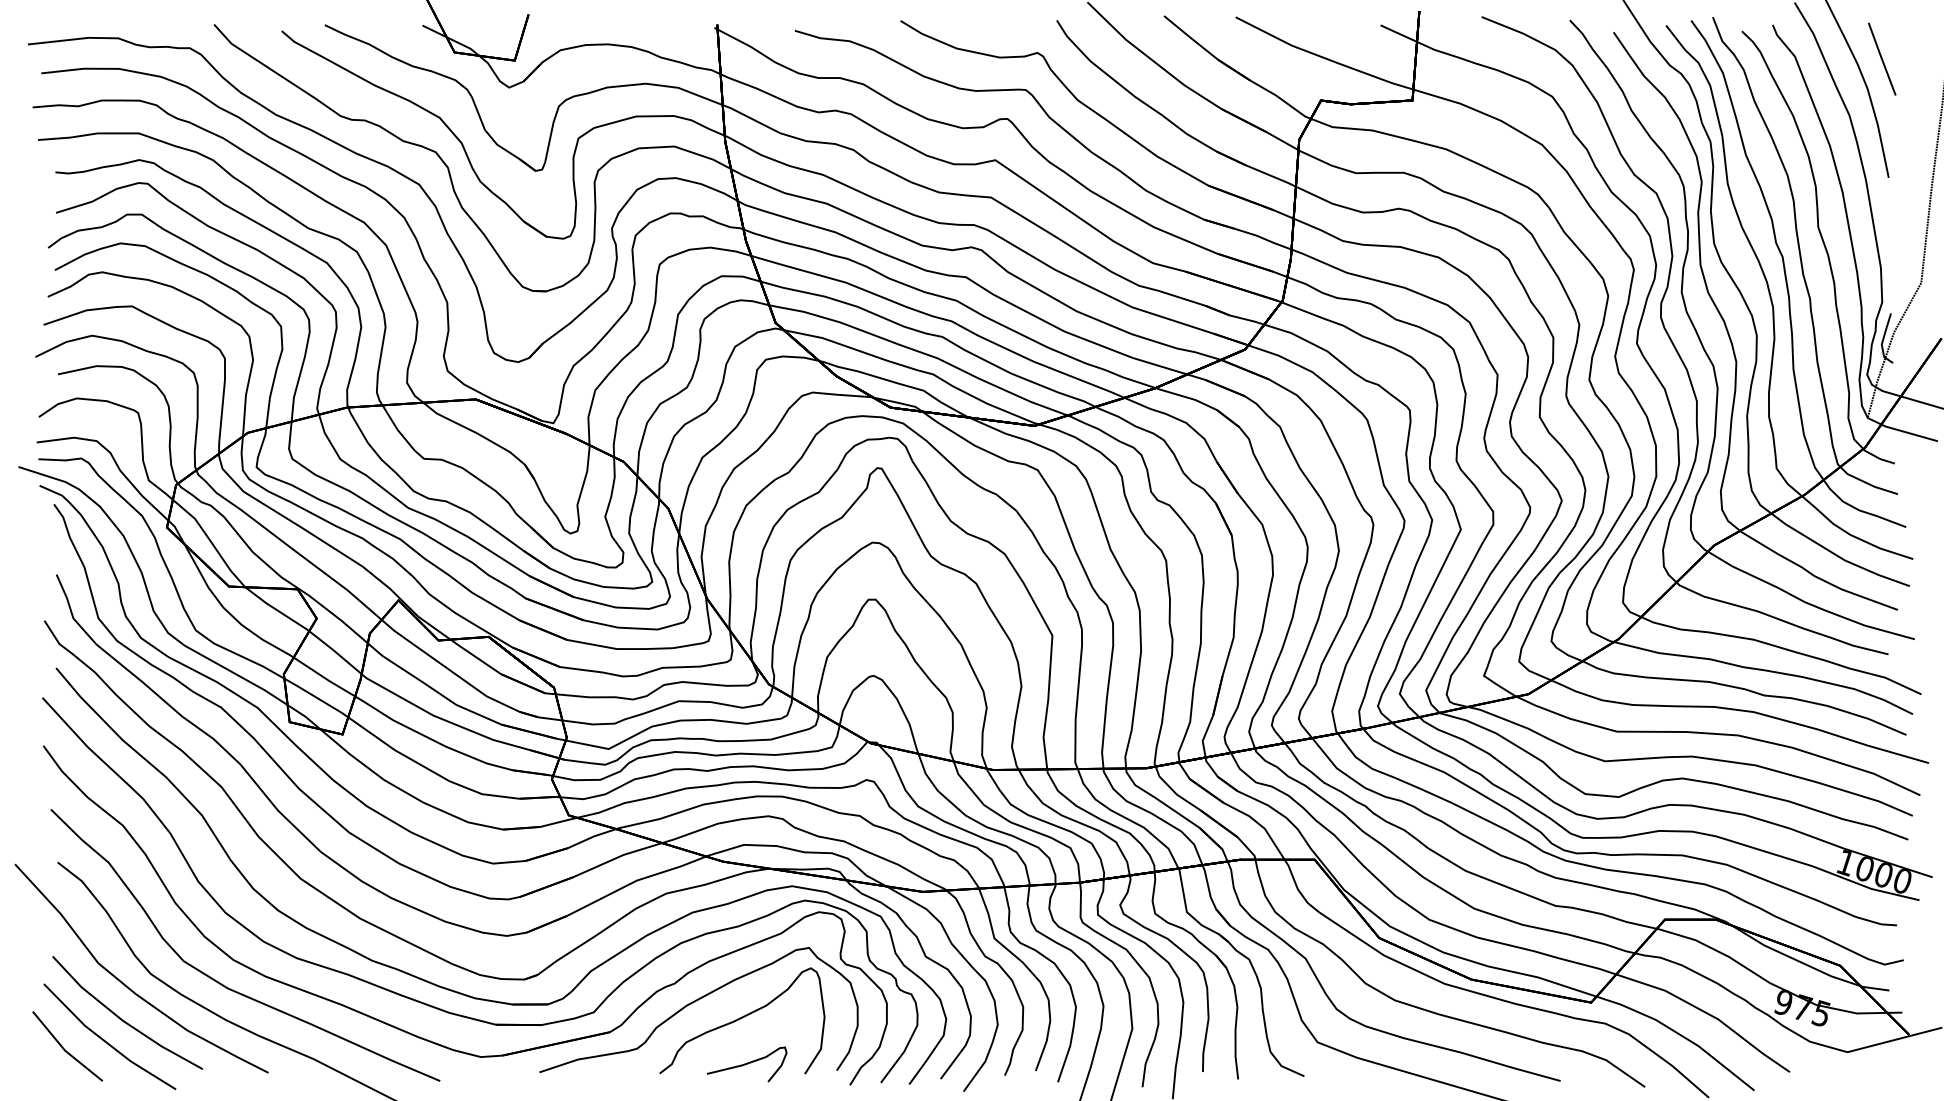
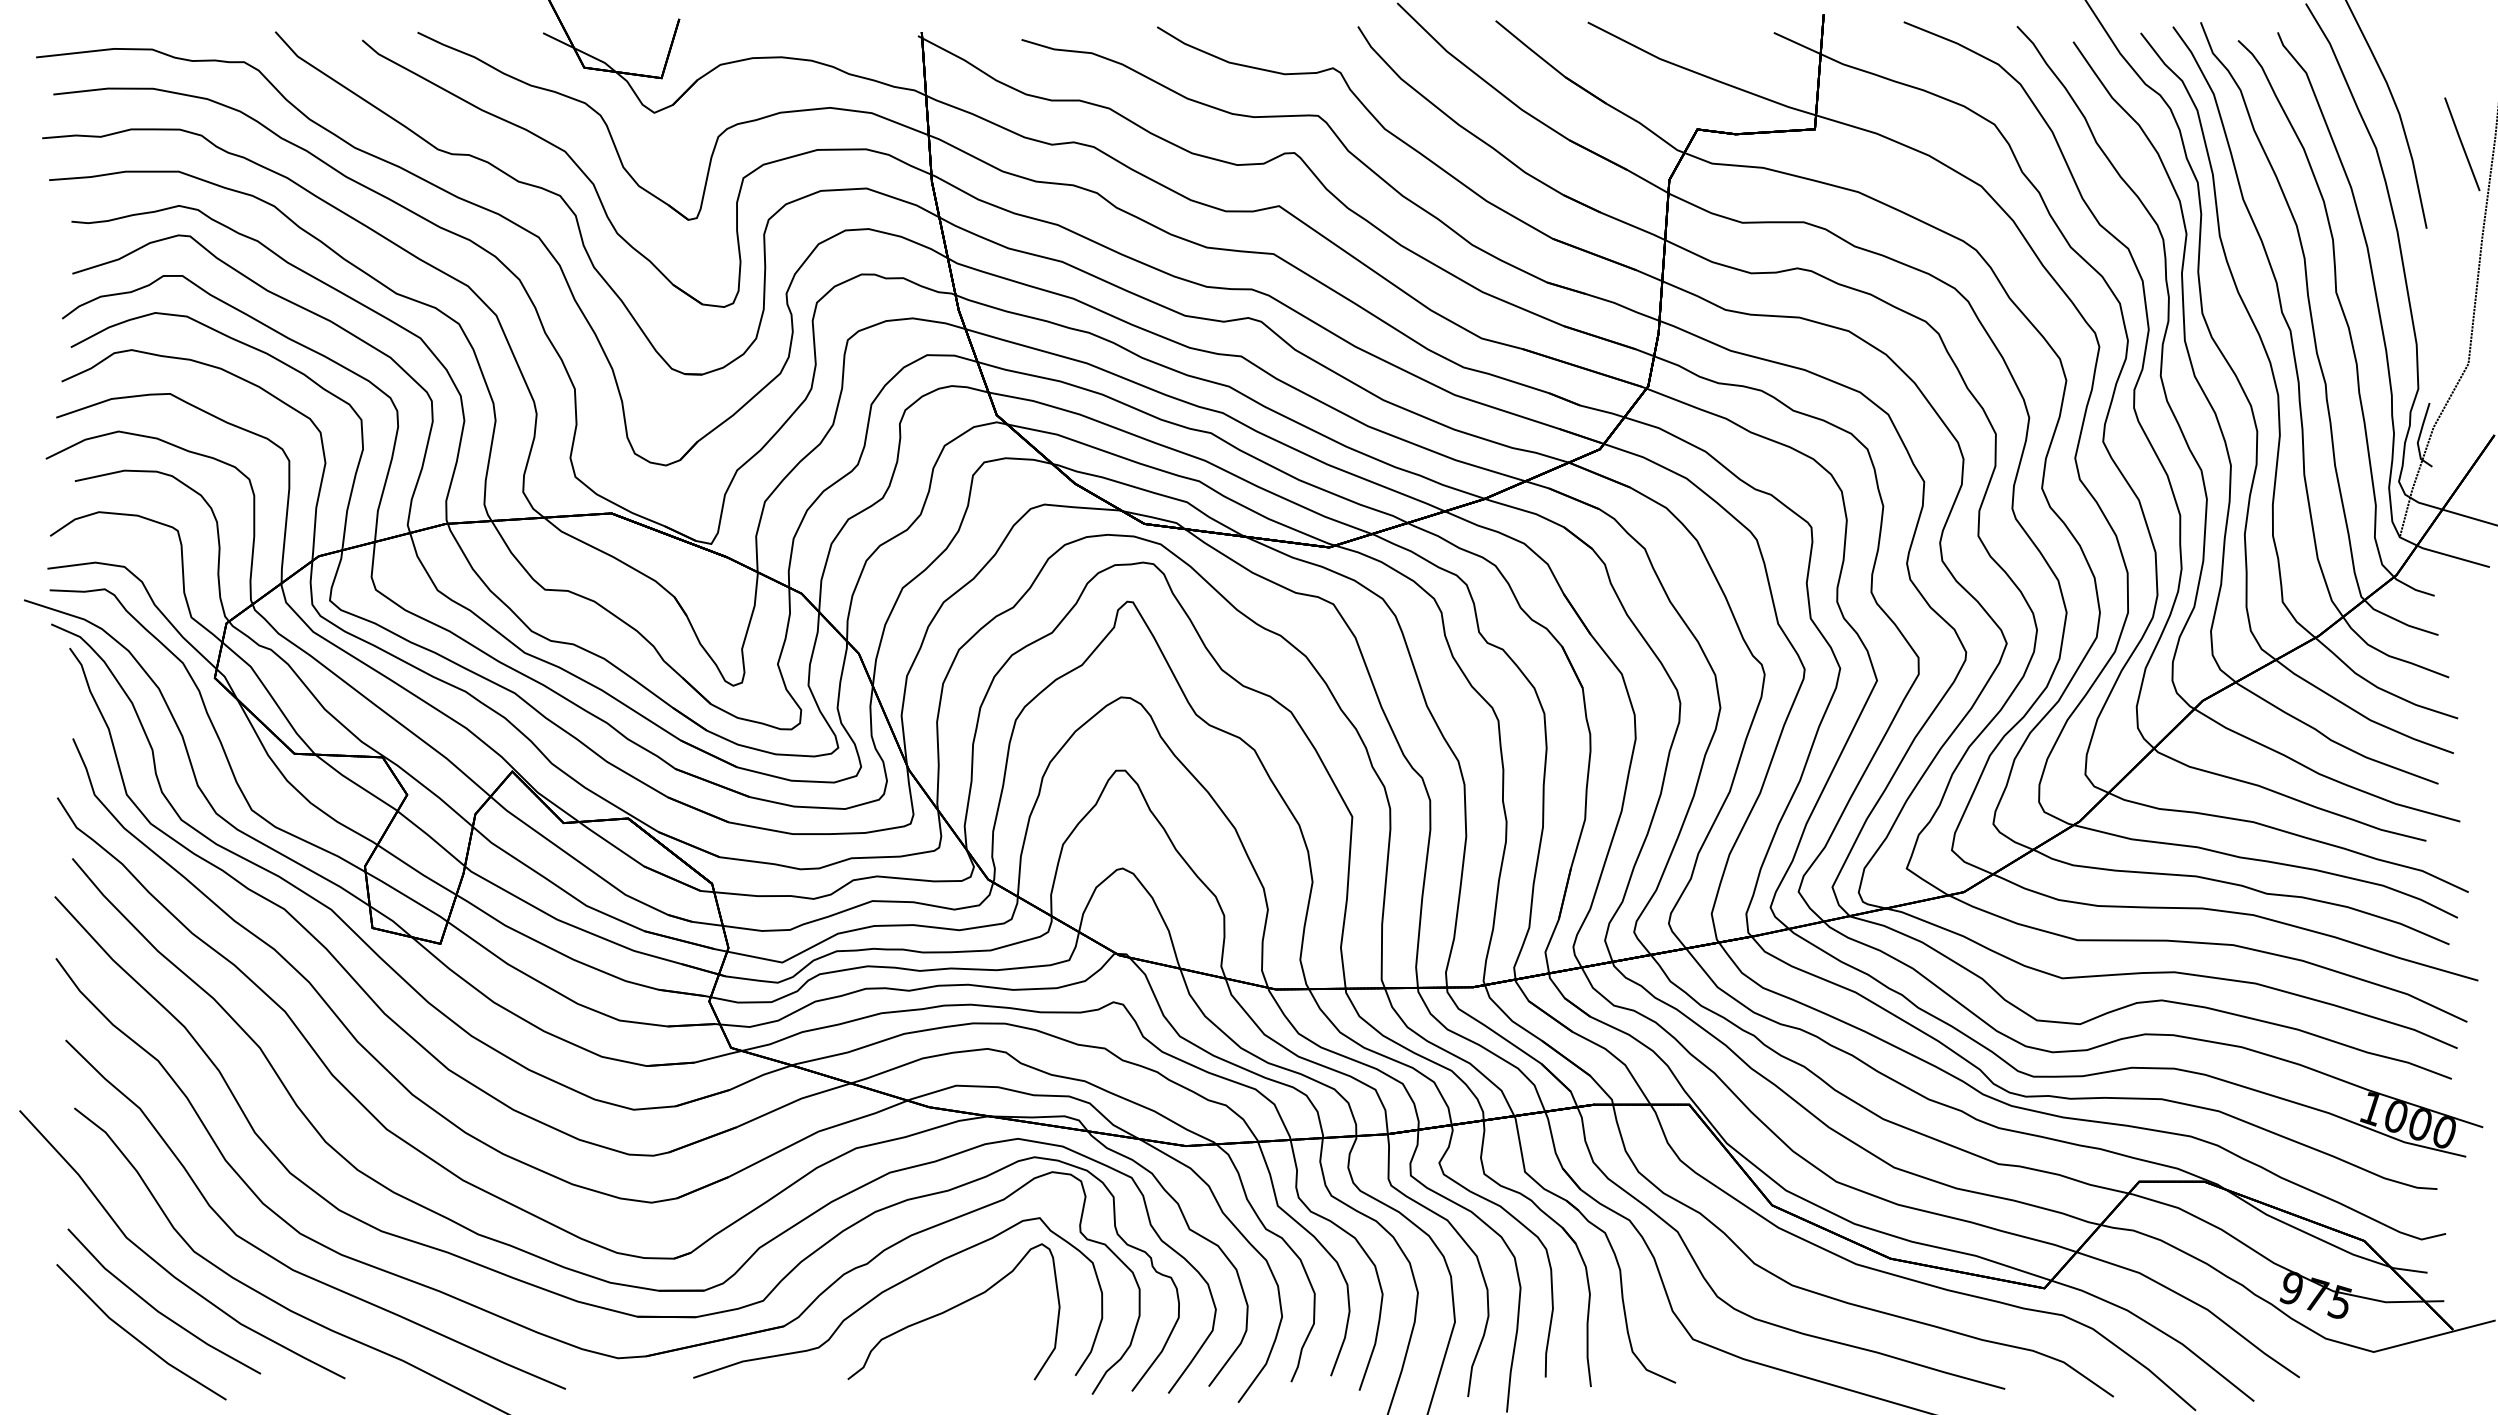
line: (1882, 59) -> (2462, 144), moved
part: (67, 1046) -> (87, 1344), removed
part: (746, 1064) -> (959, 1367), removed

